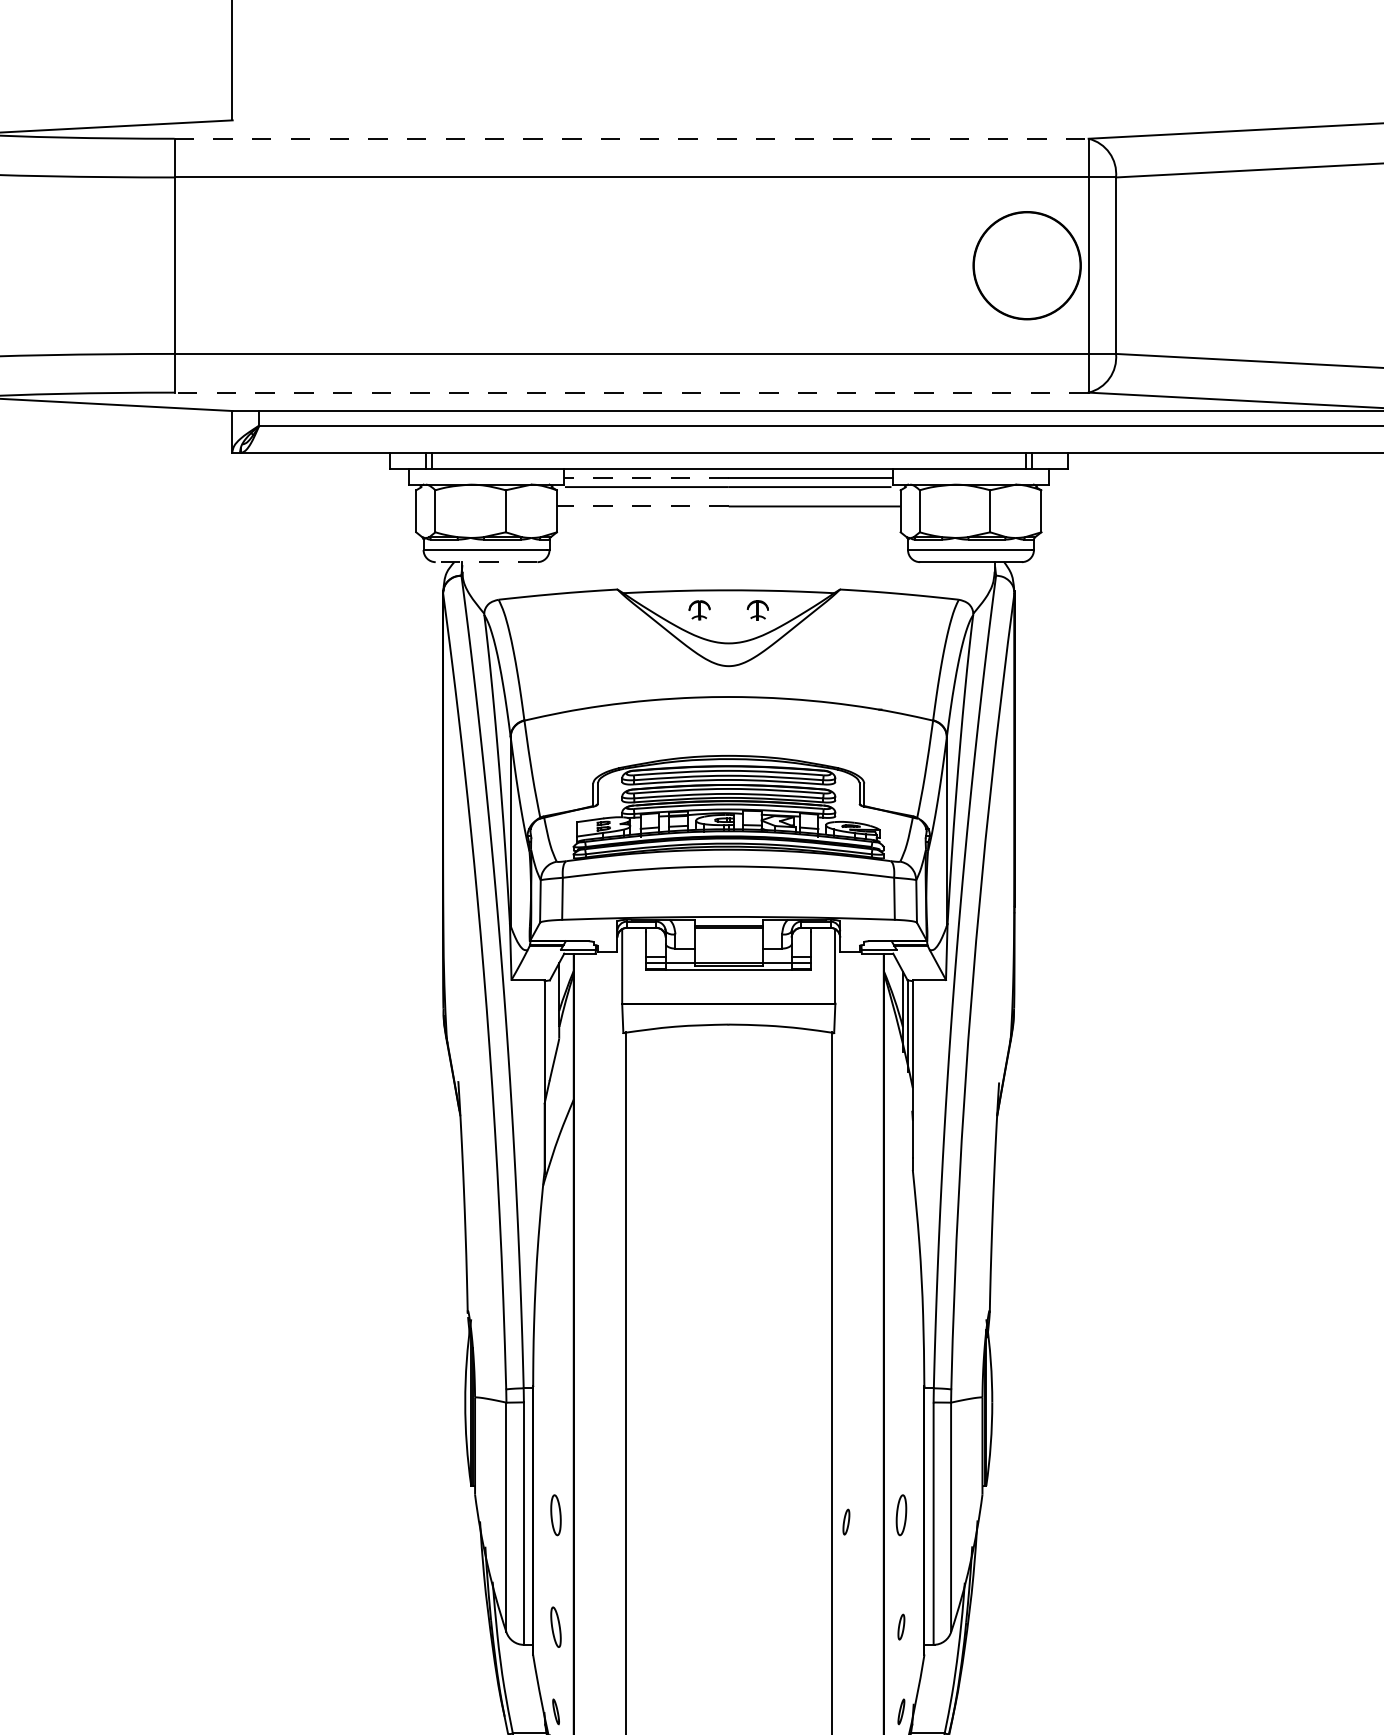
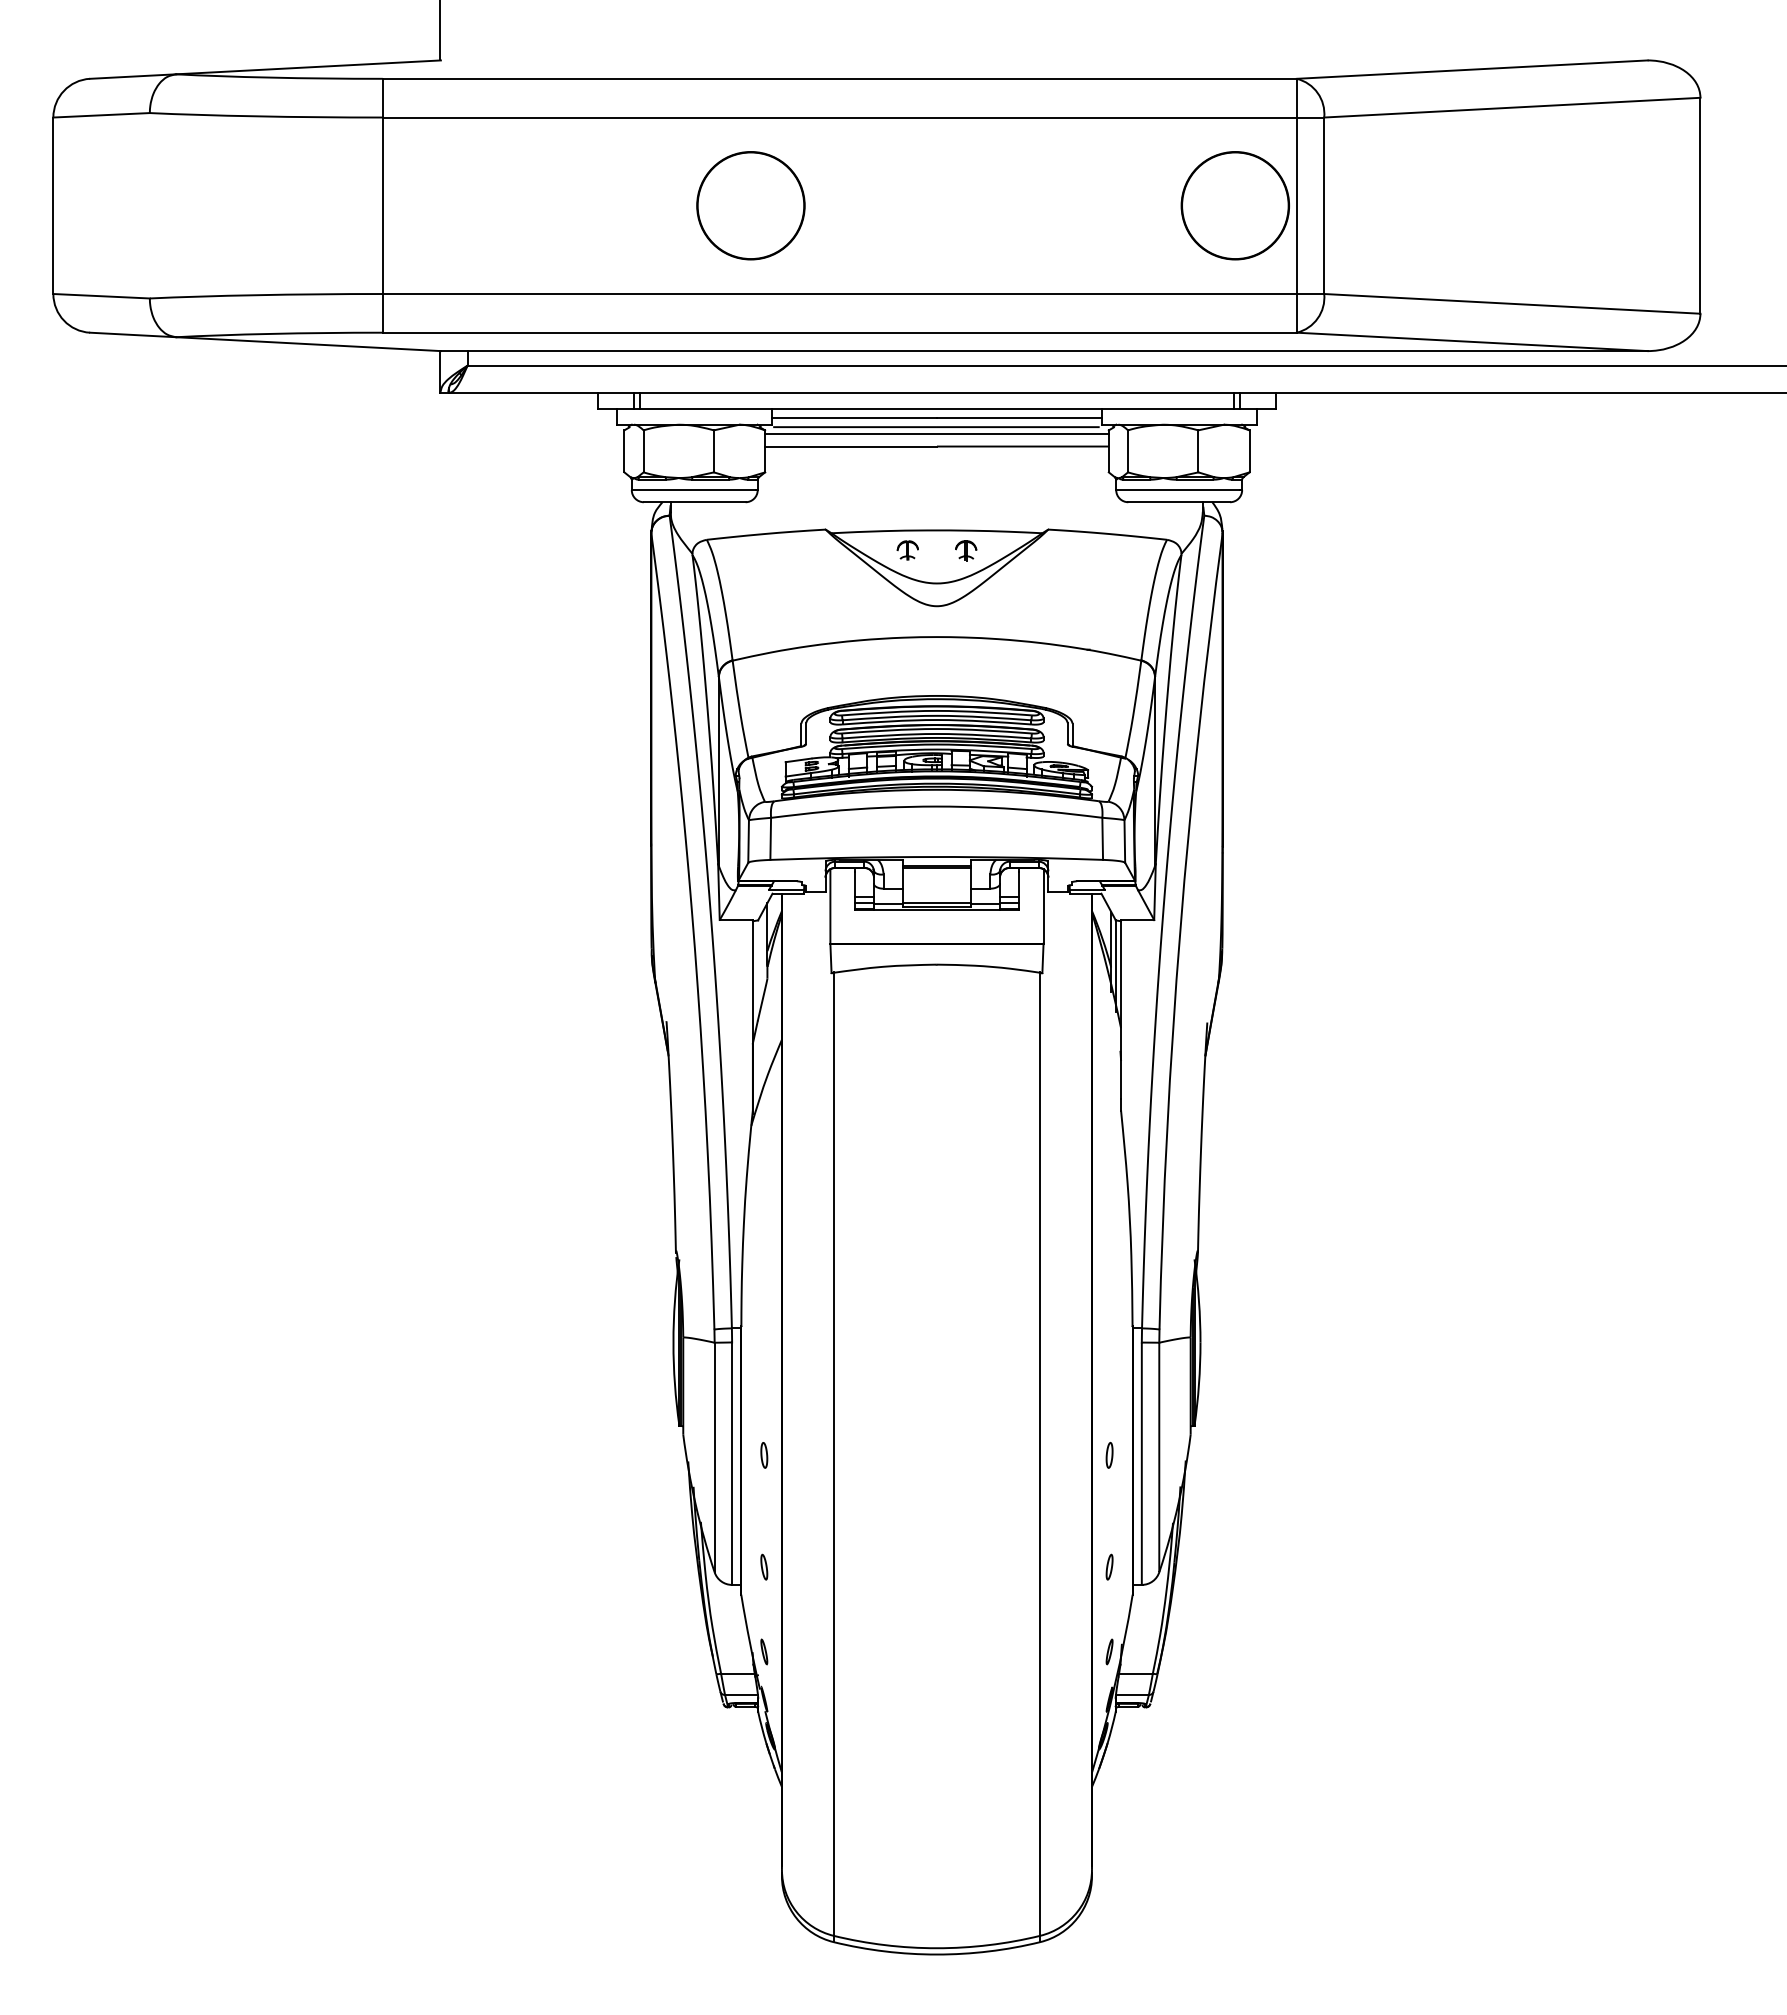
line: (632, 138) -> (840, 78), dashed -> solid
circle: (542, 265) -> (750, 205), added
line: (631, 392) -> (839, 332), dashed -> solid
line: (646, 477) -> (854, 417), dashed -> solid
line: (728, 494) -> (936, 434), added
line: (643, 506) -> (851, 446), dashed -> solid
line: (486, 562) -> (694, 502), dashed -> solid
part: (556, 1515) -> (764, 1455), size x0.62
part: (901, 1515) -> (1109, 1455), size x0.62
part: (846, 1521) -> (1054, 1461), removed
part: (556, 1626) -> (764, 1566), size x0.62

